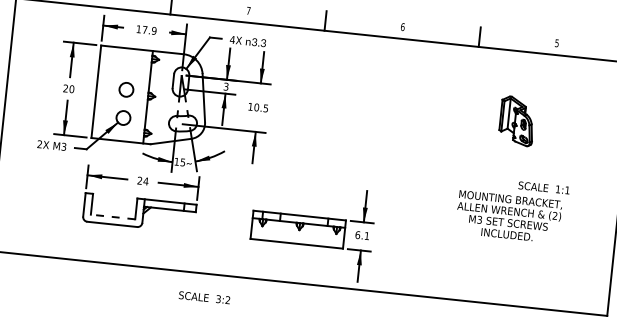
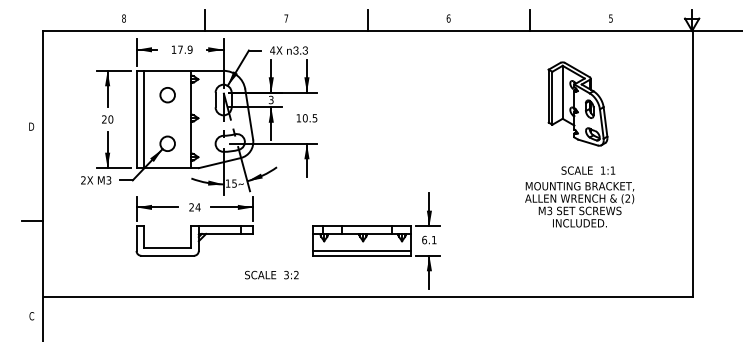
circle: (126, 90) -> (167, 95), moved
line: (103, 92) -> (144, 119), added
part: (516, 120) -> (577, 103), size x1.67
text: (544, 187) -> (588, 170), moved
line: (112, 217) -> (167, 248), dashed -> solid
line: (296, 238) -> (361, 250), added
text: (204, 297) -> (271, 274), moved

